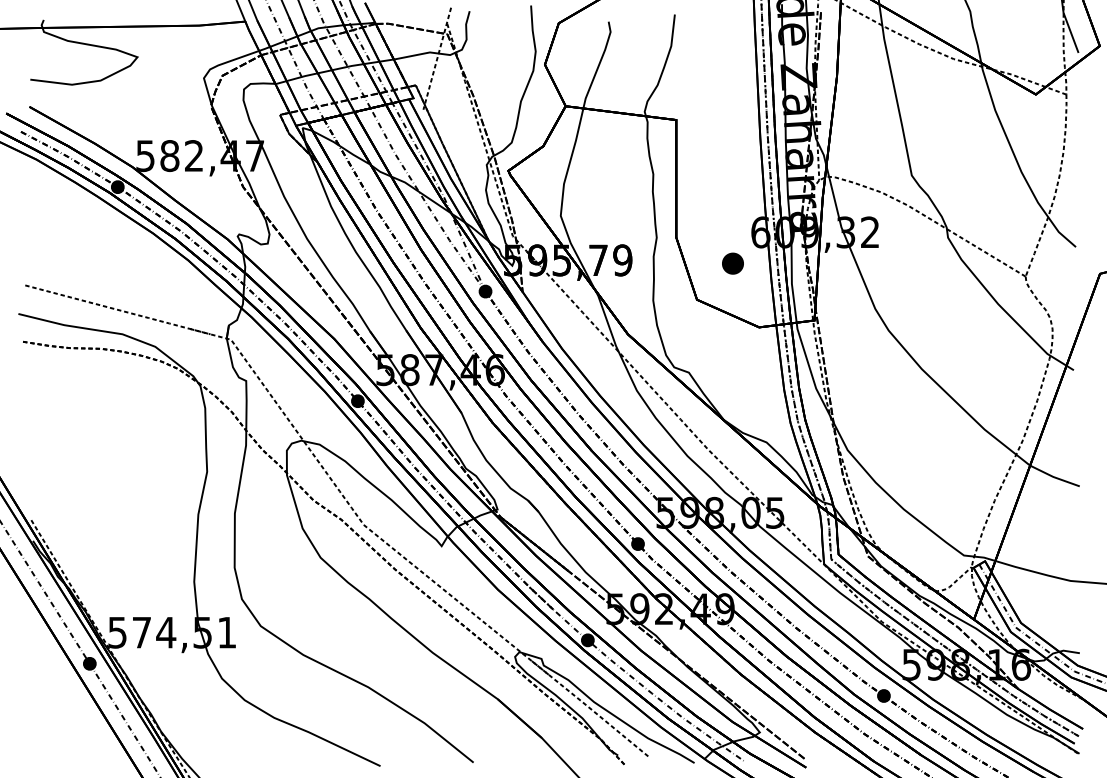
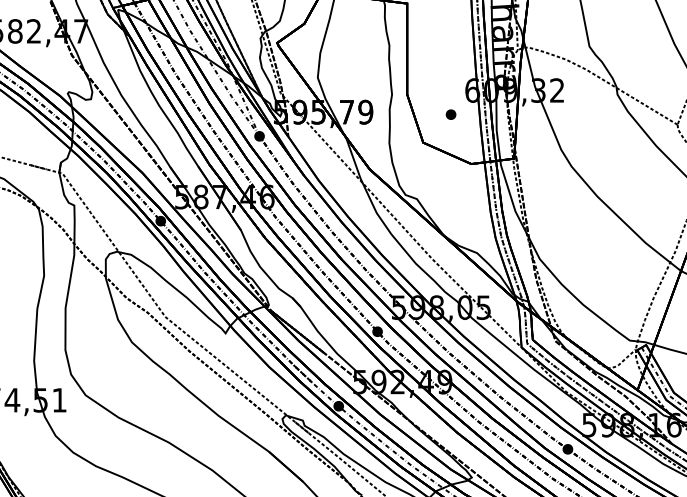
part: (732, 263) -> (450, 114), size x0.62

